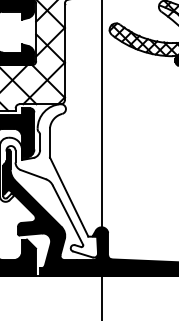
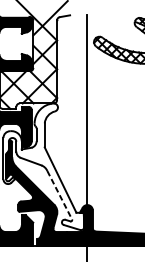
line: (68, 215) -> (60, 195), solid -> dashed

